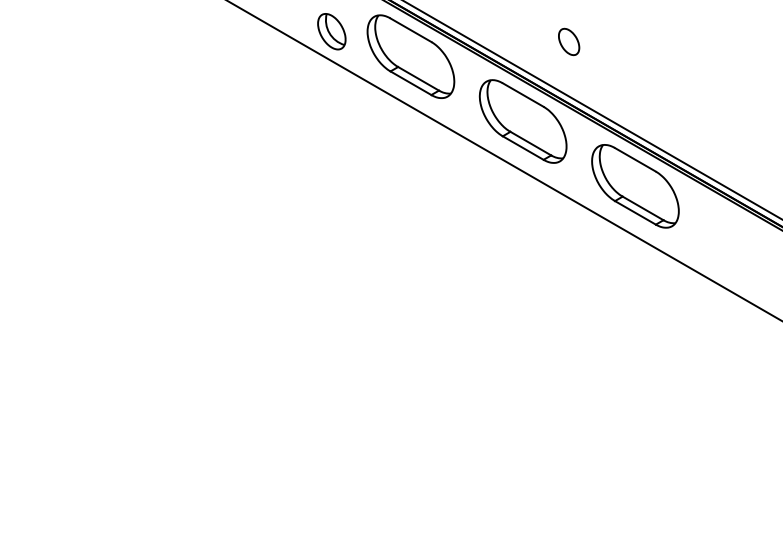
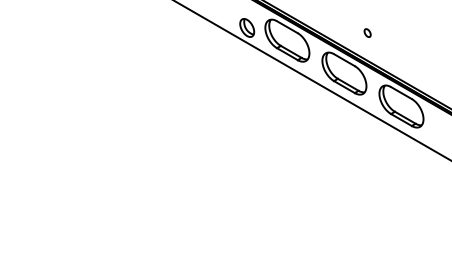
part: (568, 40) -> (367, 32), size x0.6

